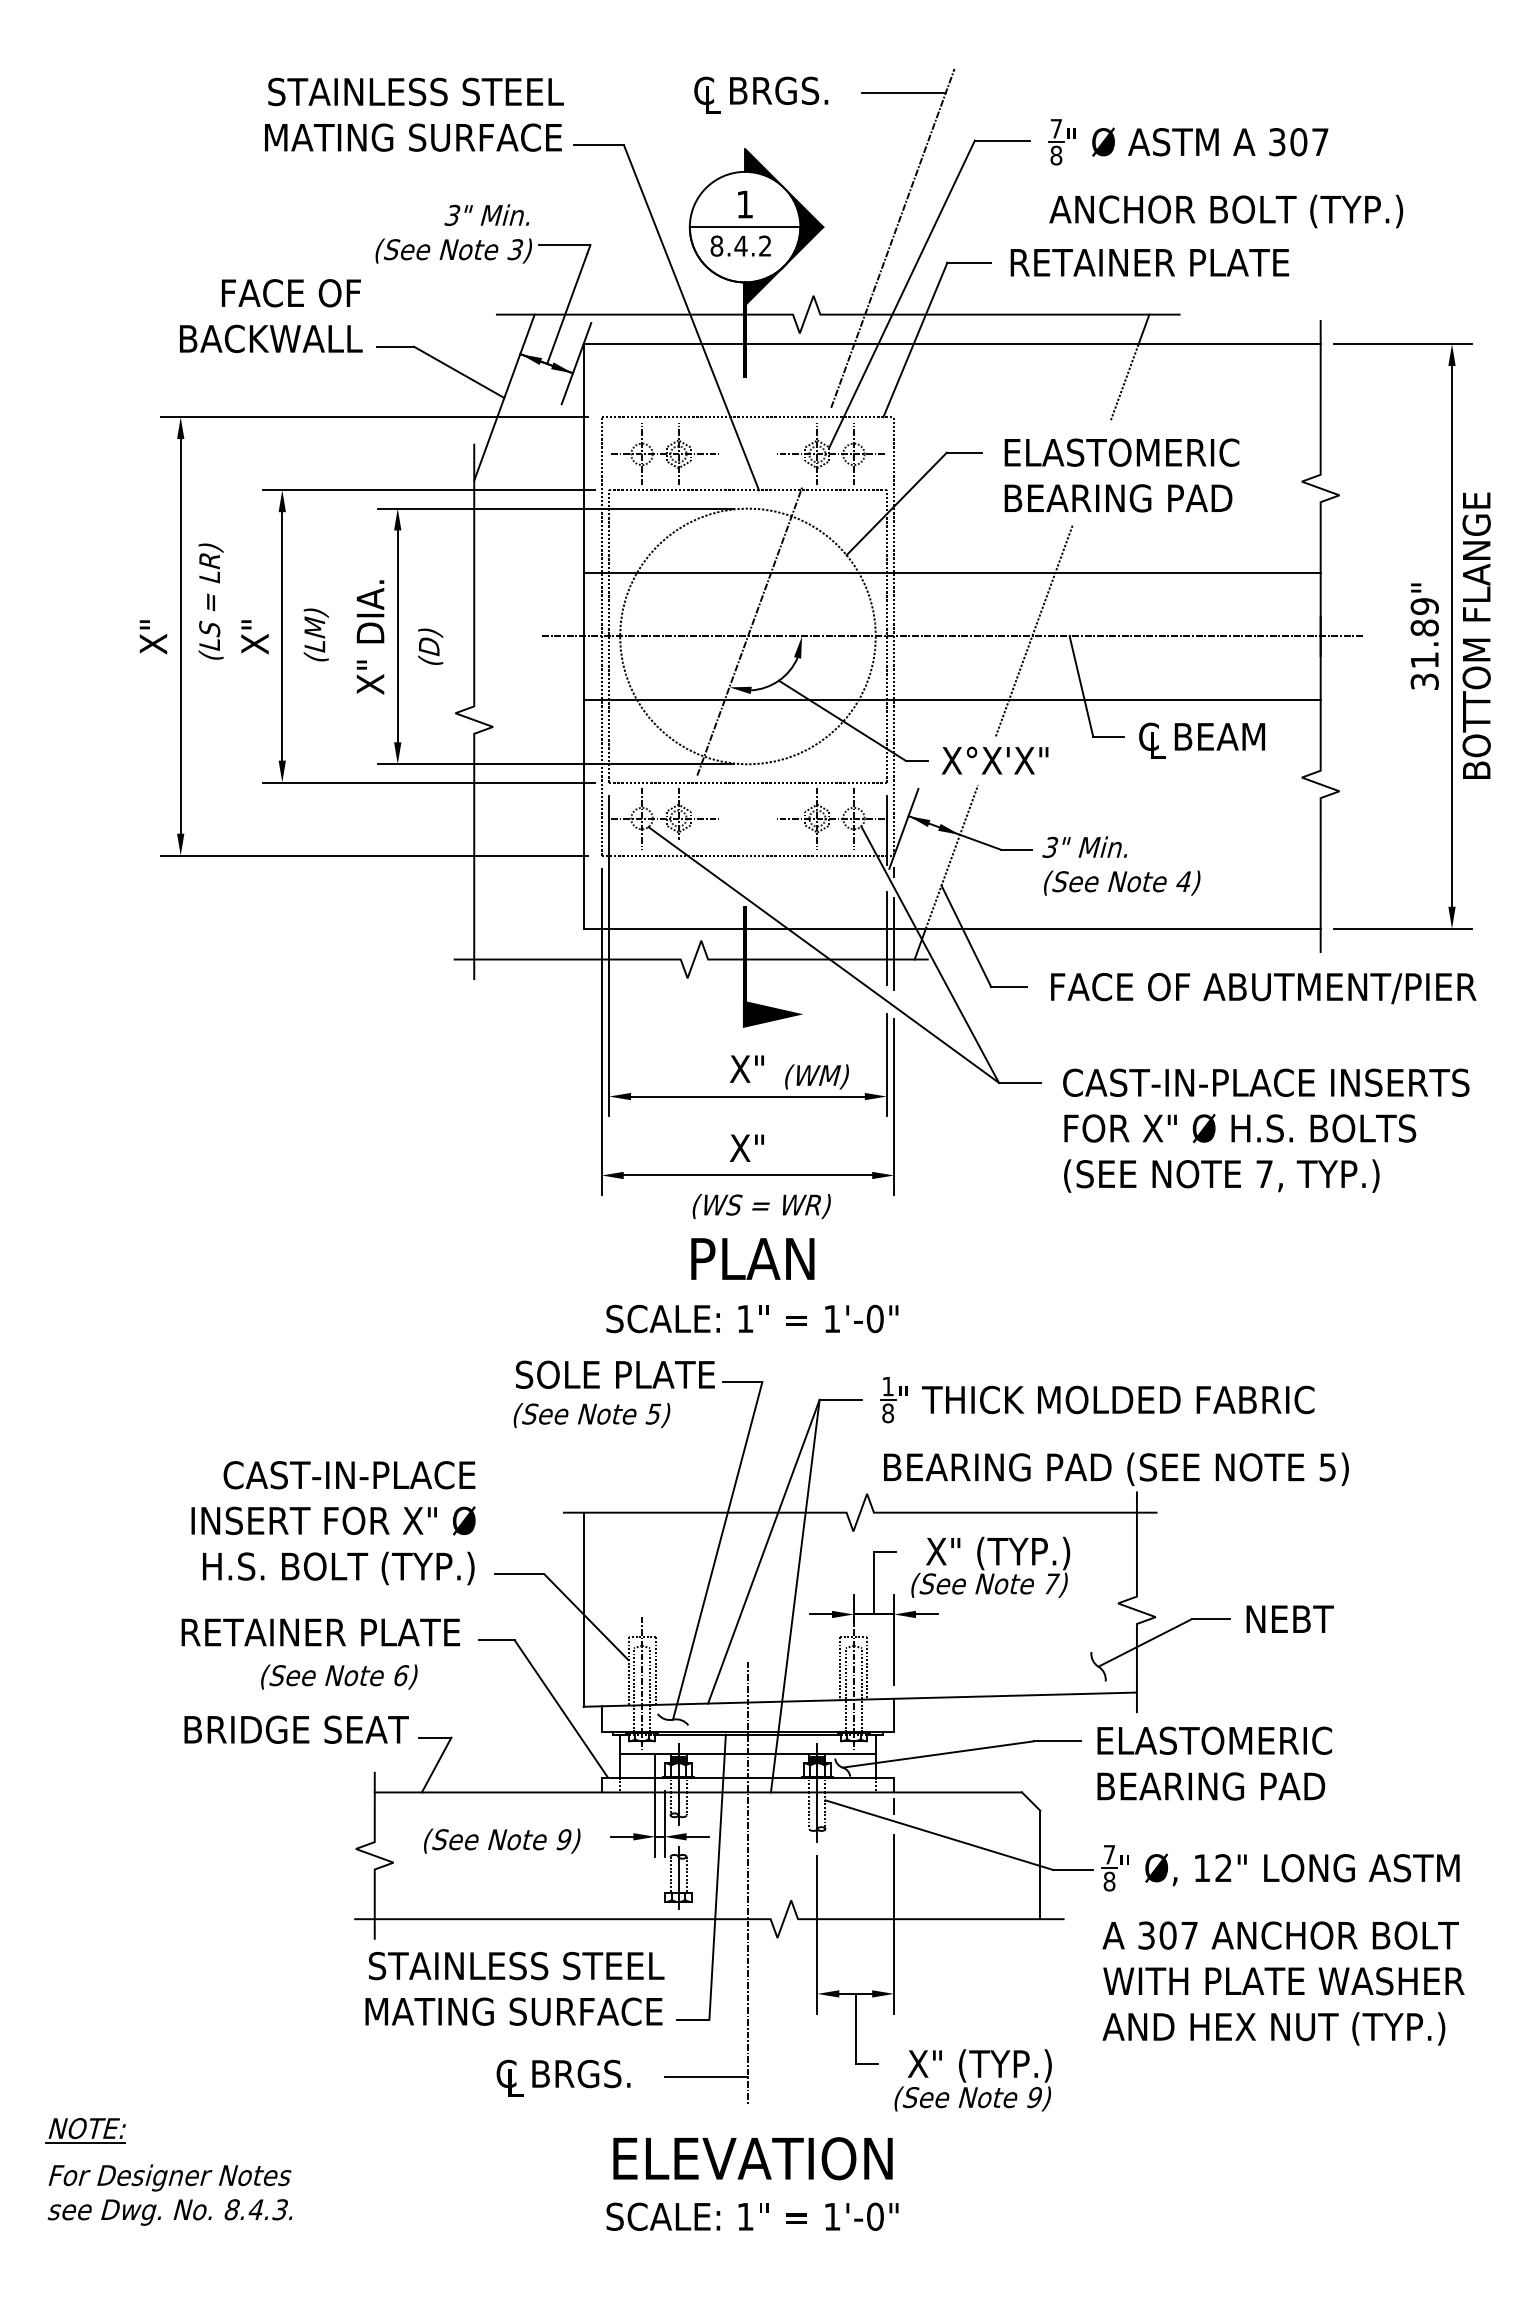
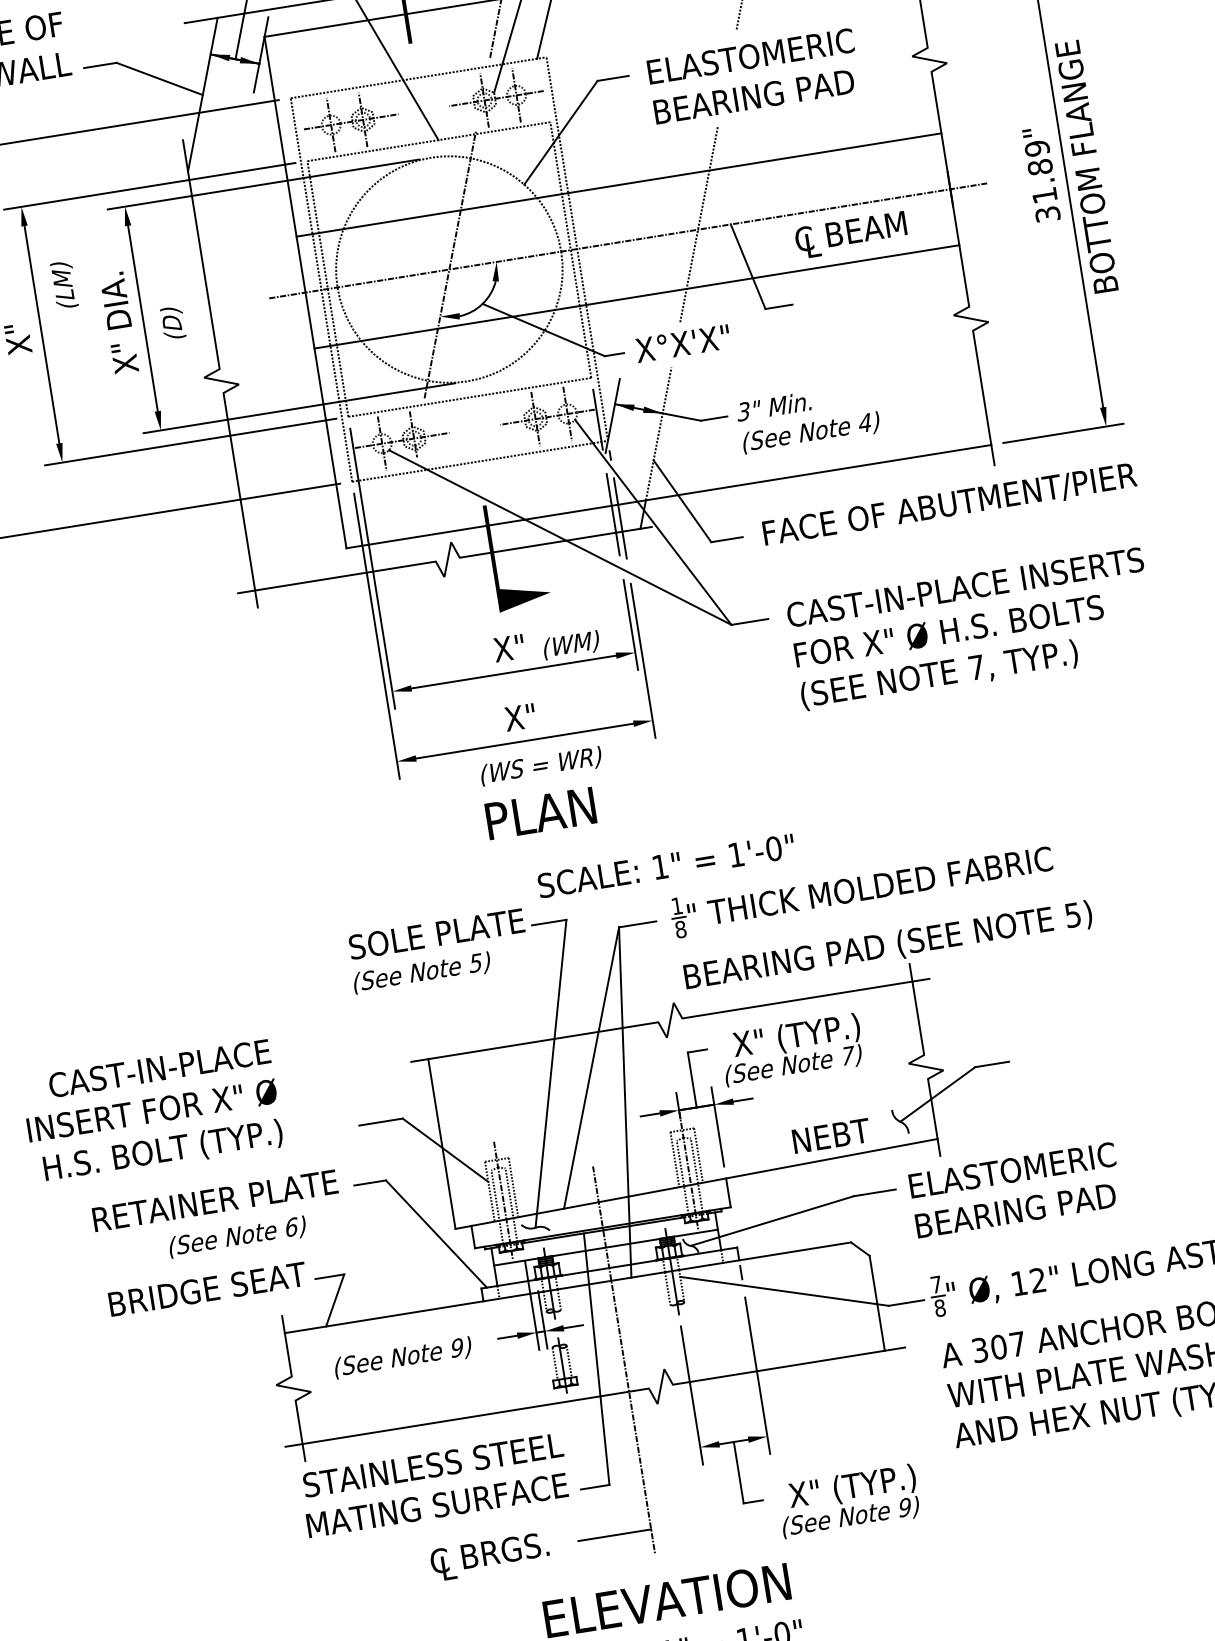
text: (315, 634) -> (63, 284), moved
text: (1201, 740) -> (850, 234), moved
text: (752, 1318) -> (666, 865), moved
text: (333, 1523) -> (152, 1113), moved
text: (1289, 1618) -> (830, 1135), moved

